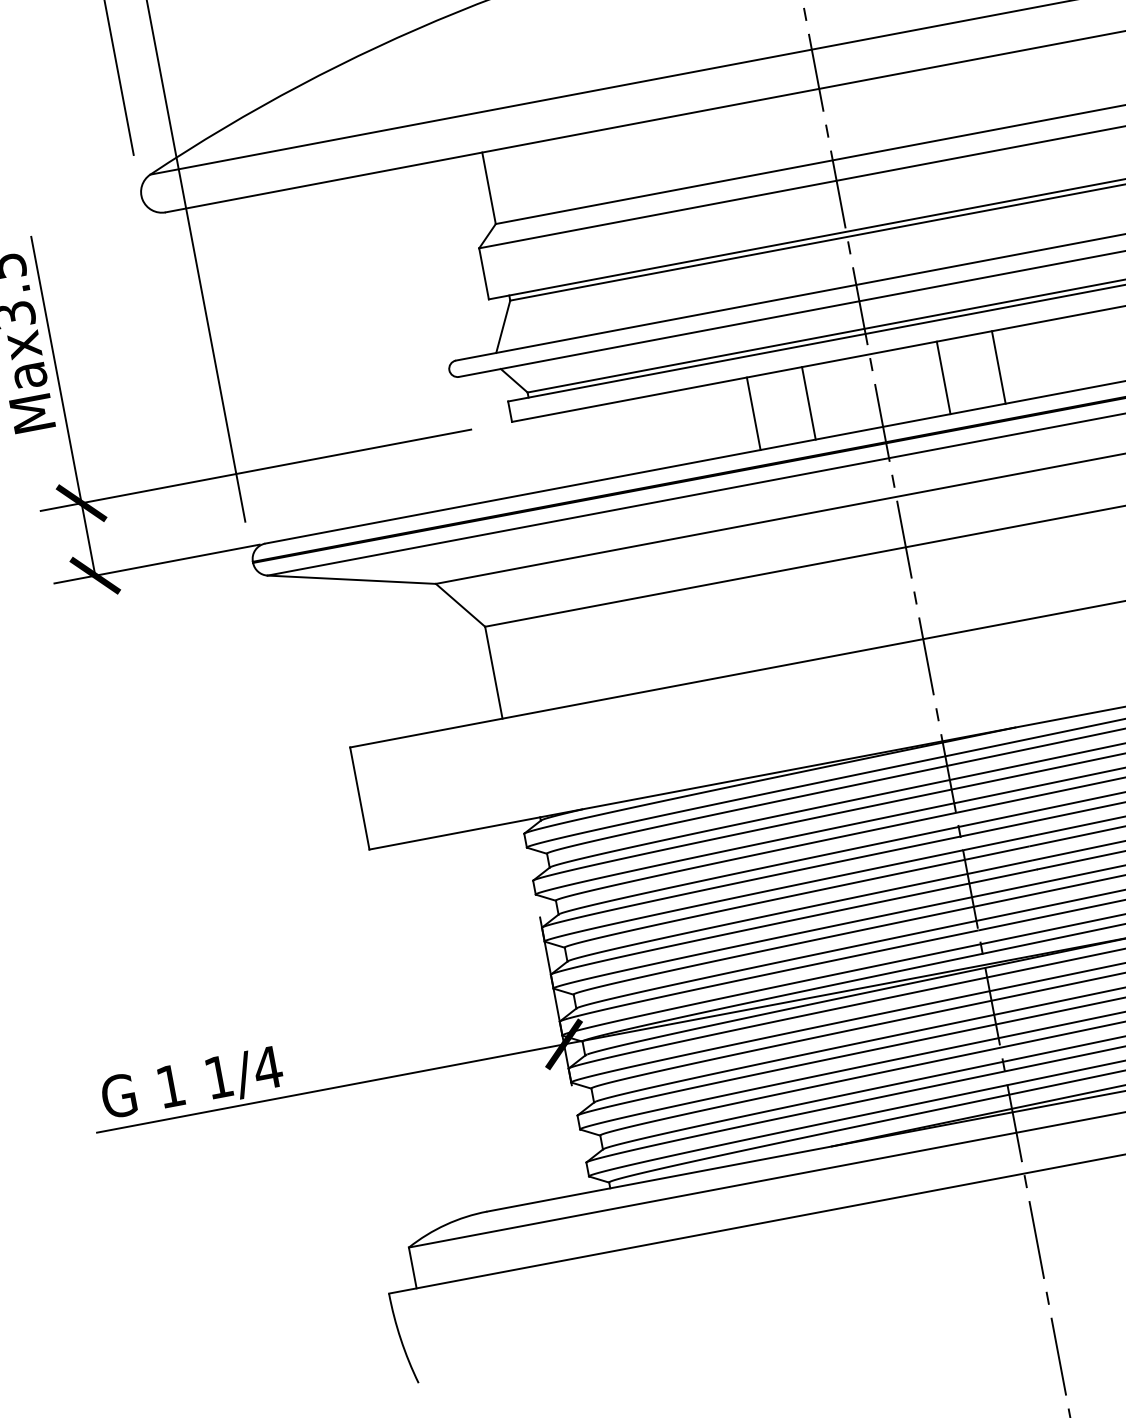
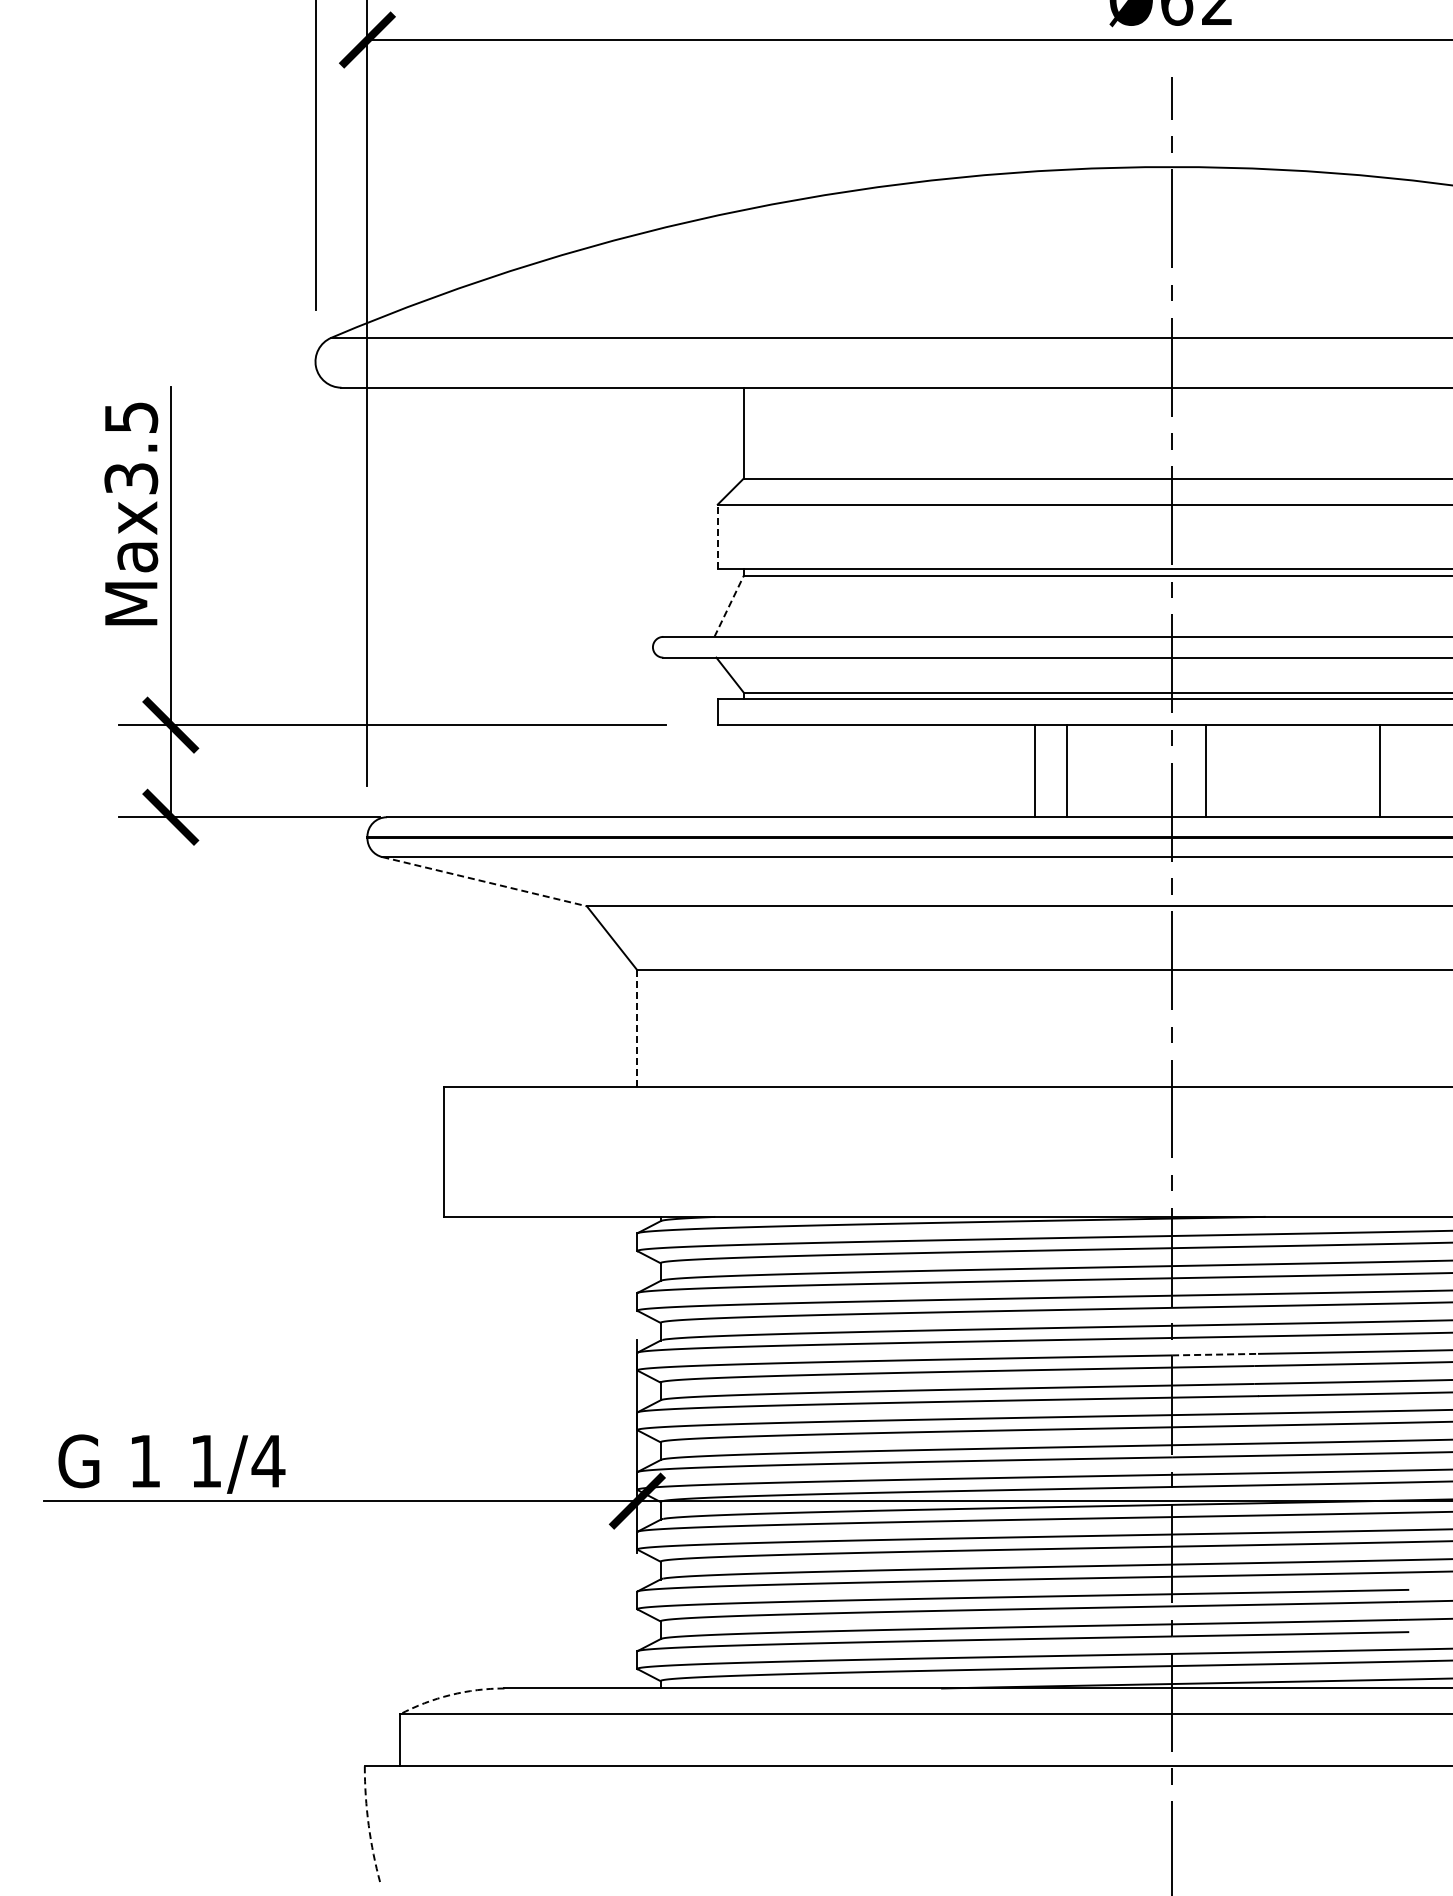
line: (483, 273) -> (717, 536), solid -> dashed
line: (503, 326) -> (729, 606), solid -> dashed
line: (998, 367) -> (1379, 771), moved
line: (943, 378) -> (1205, 771), moved
line: (808, 403) -> (1035, 771), moved
line: (753, 413) -> (1067, 771), moved
line: (352, 579) -> (485, 881), solid -> dashed
line: (494, 673) -> (637, 1029), solid -> dashed
line: (997, 843) -> (1215, 1354), solid -> dashed
arc: (445, 1225) -> (450, 1695), solid -> dashed
arc: (400, 1339) -> (368, 1825), solid -> dashed

